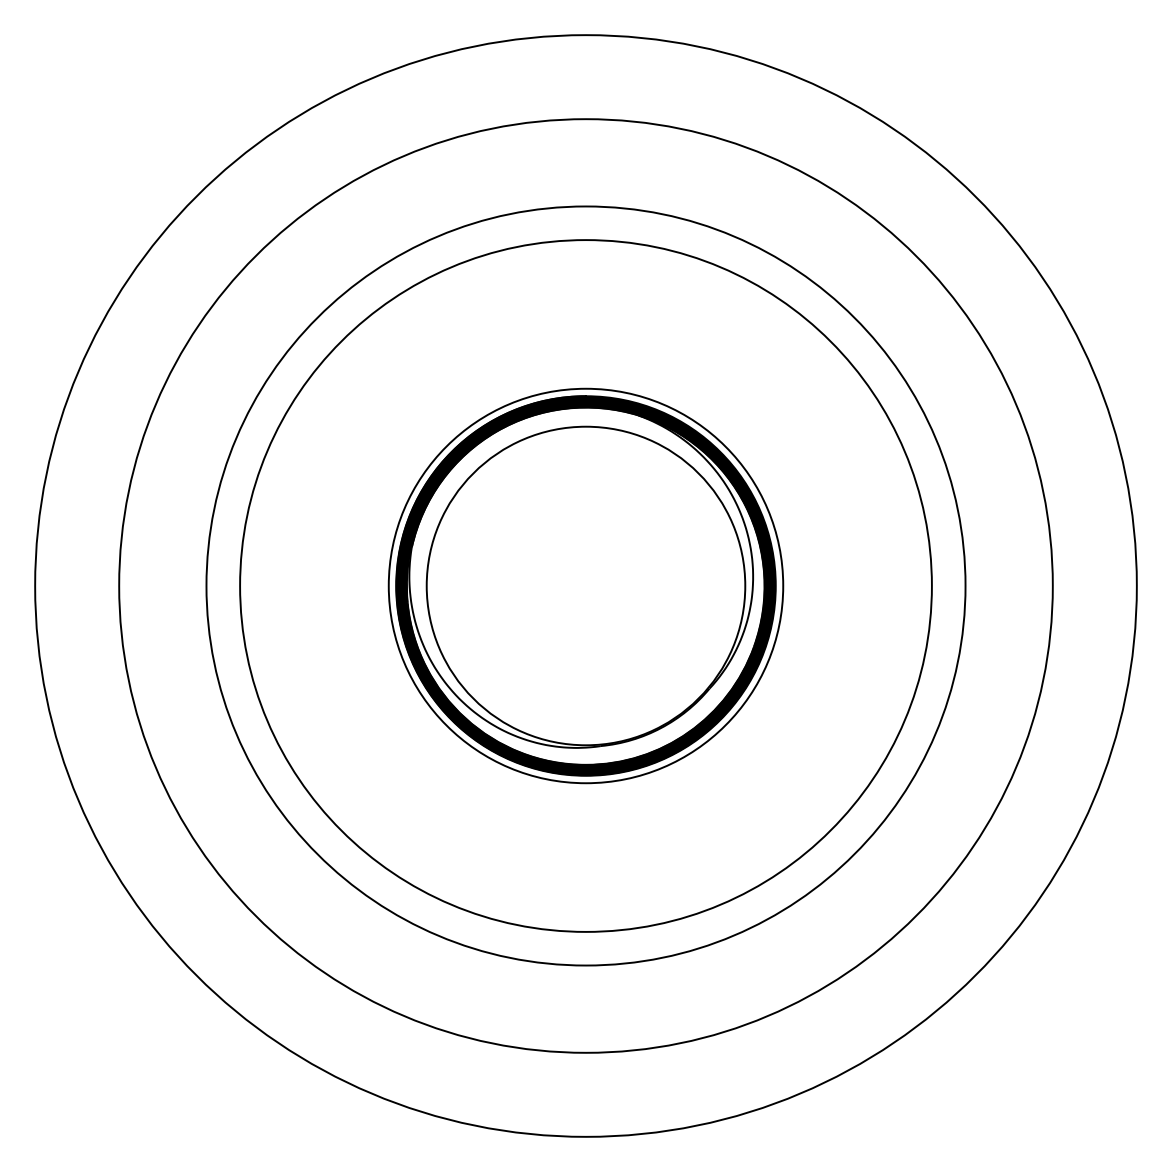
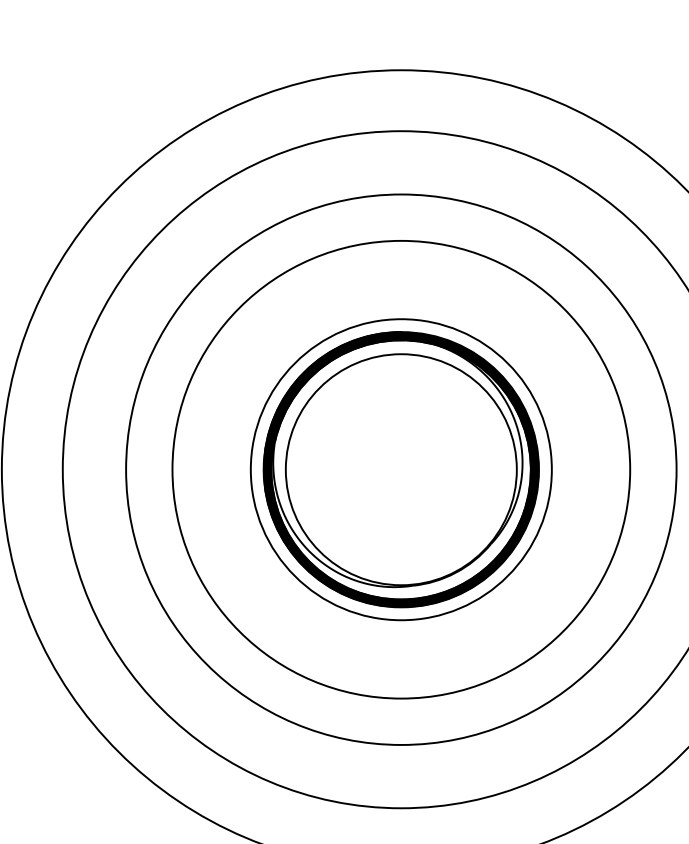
circle: (585, 585) -> (400, 469), size x0.6
circle: (585, 585) -> (400, 469), size x1.6

